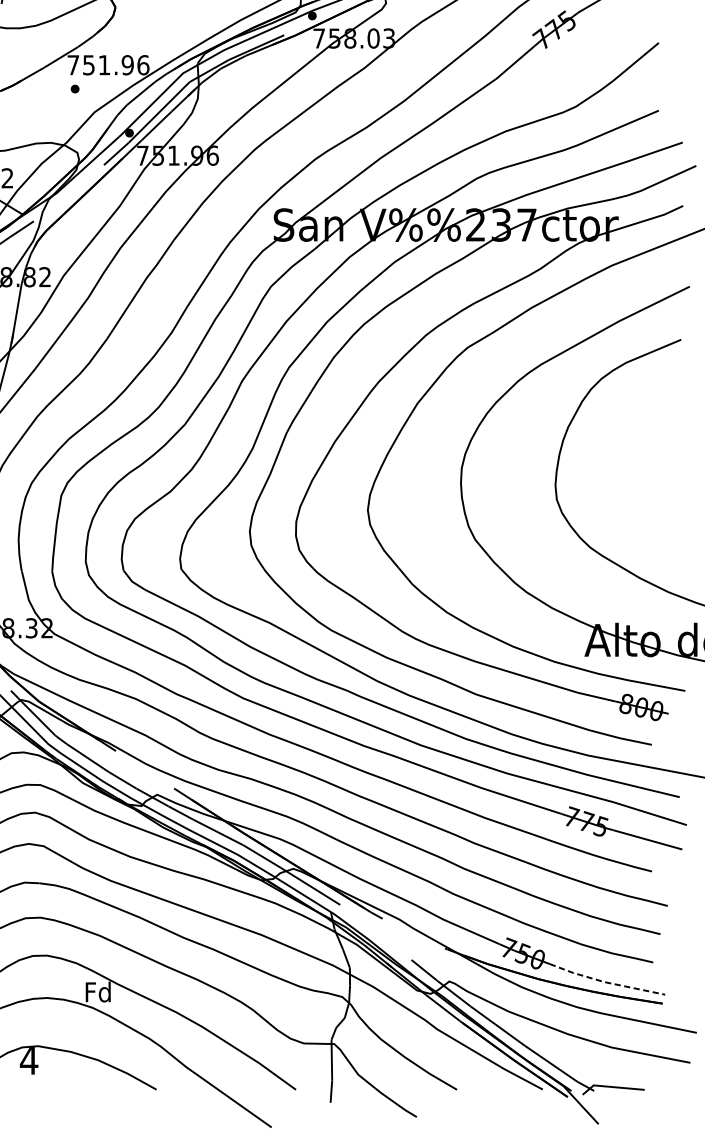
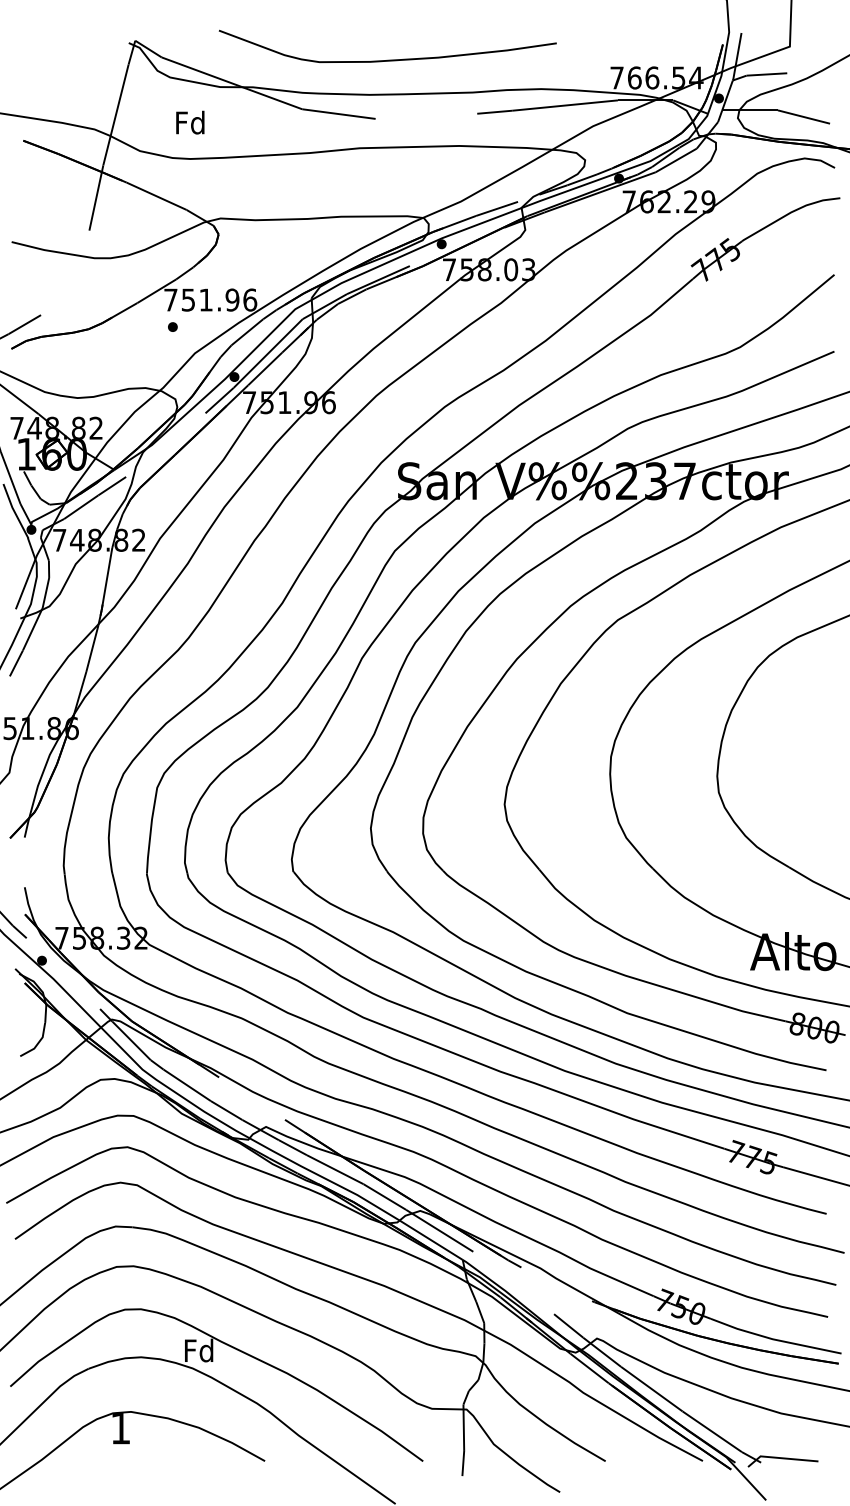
line: (605, 982) -> (774, 1339), dashed -> solid
text: (28, 1060) -> (120, 1428), 4 -> 1

